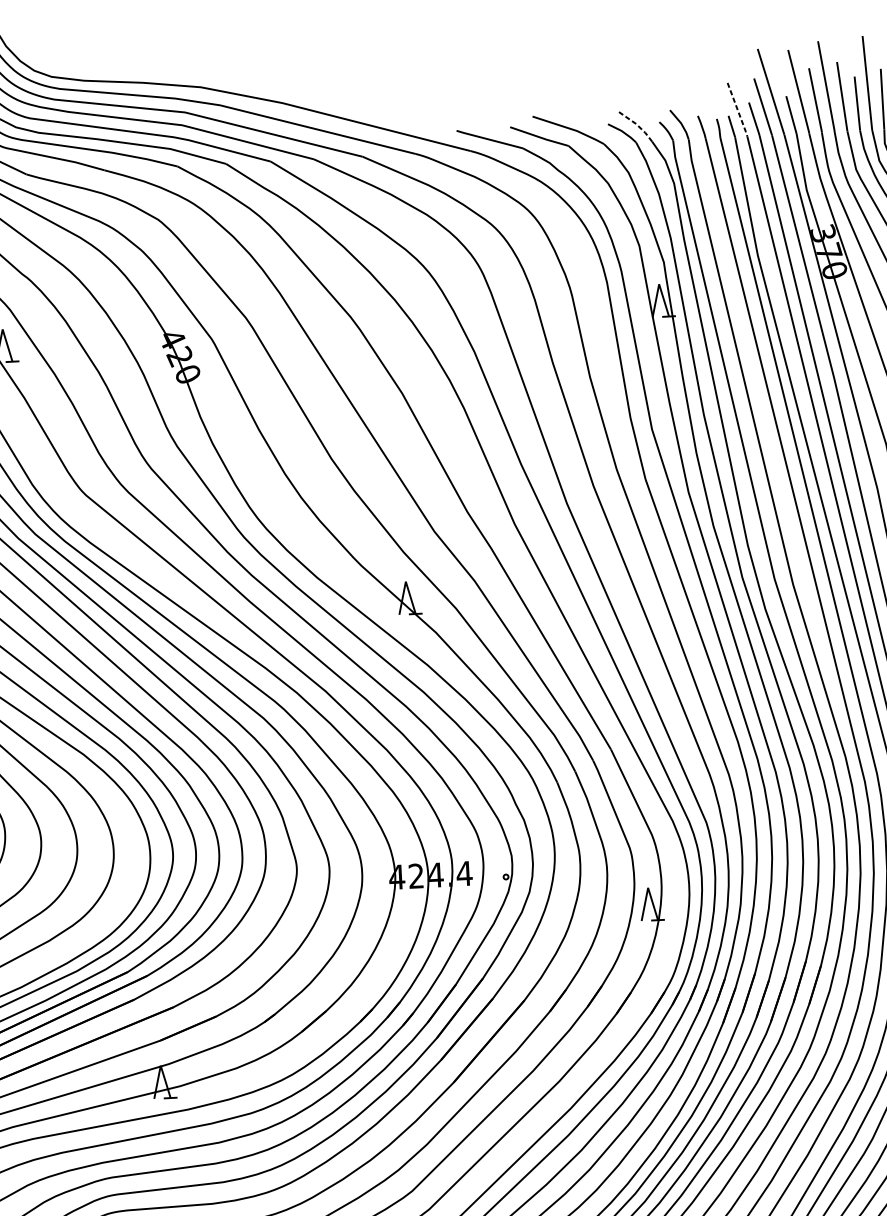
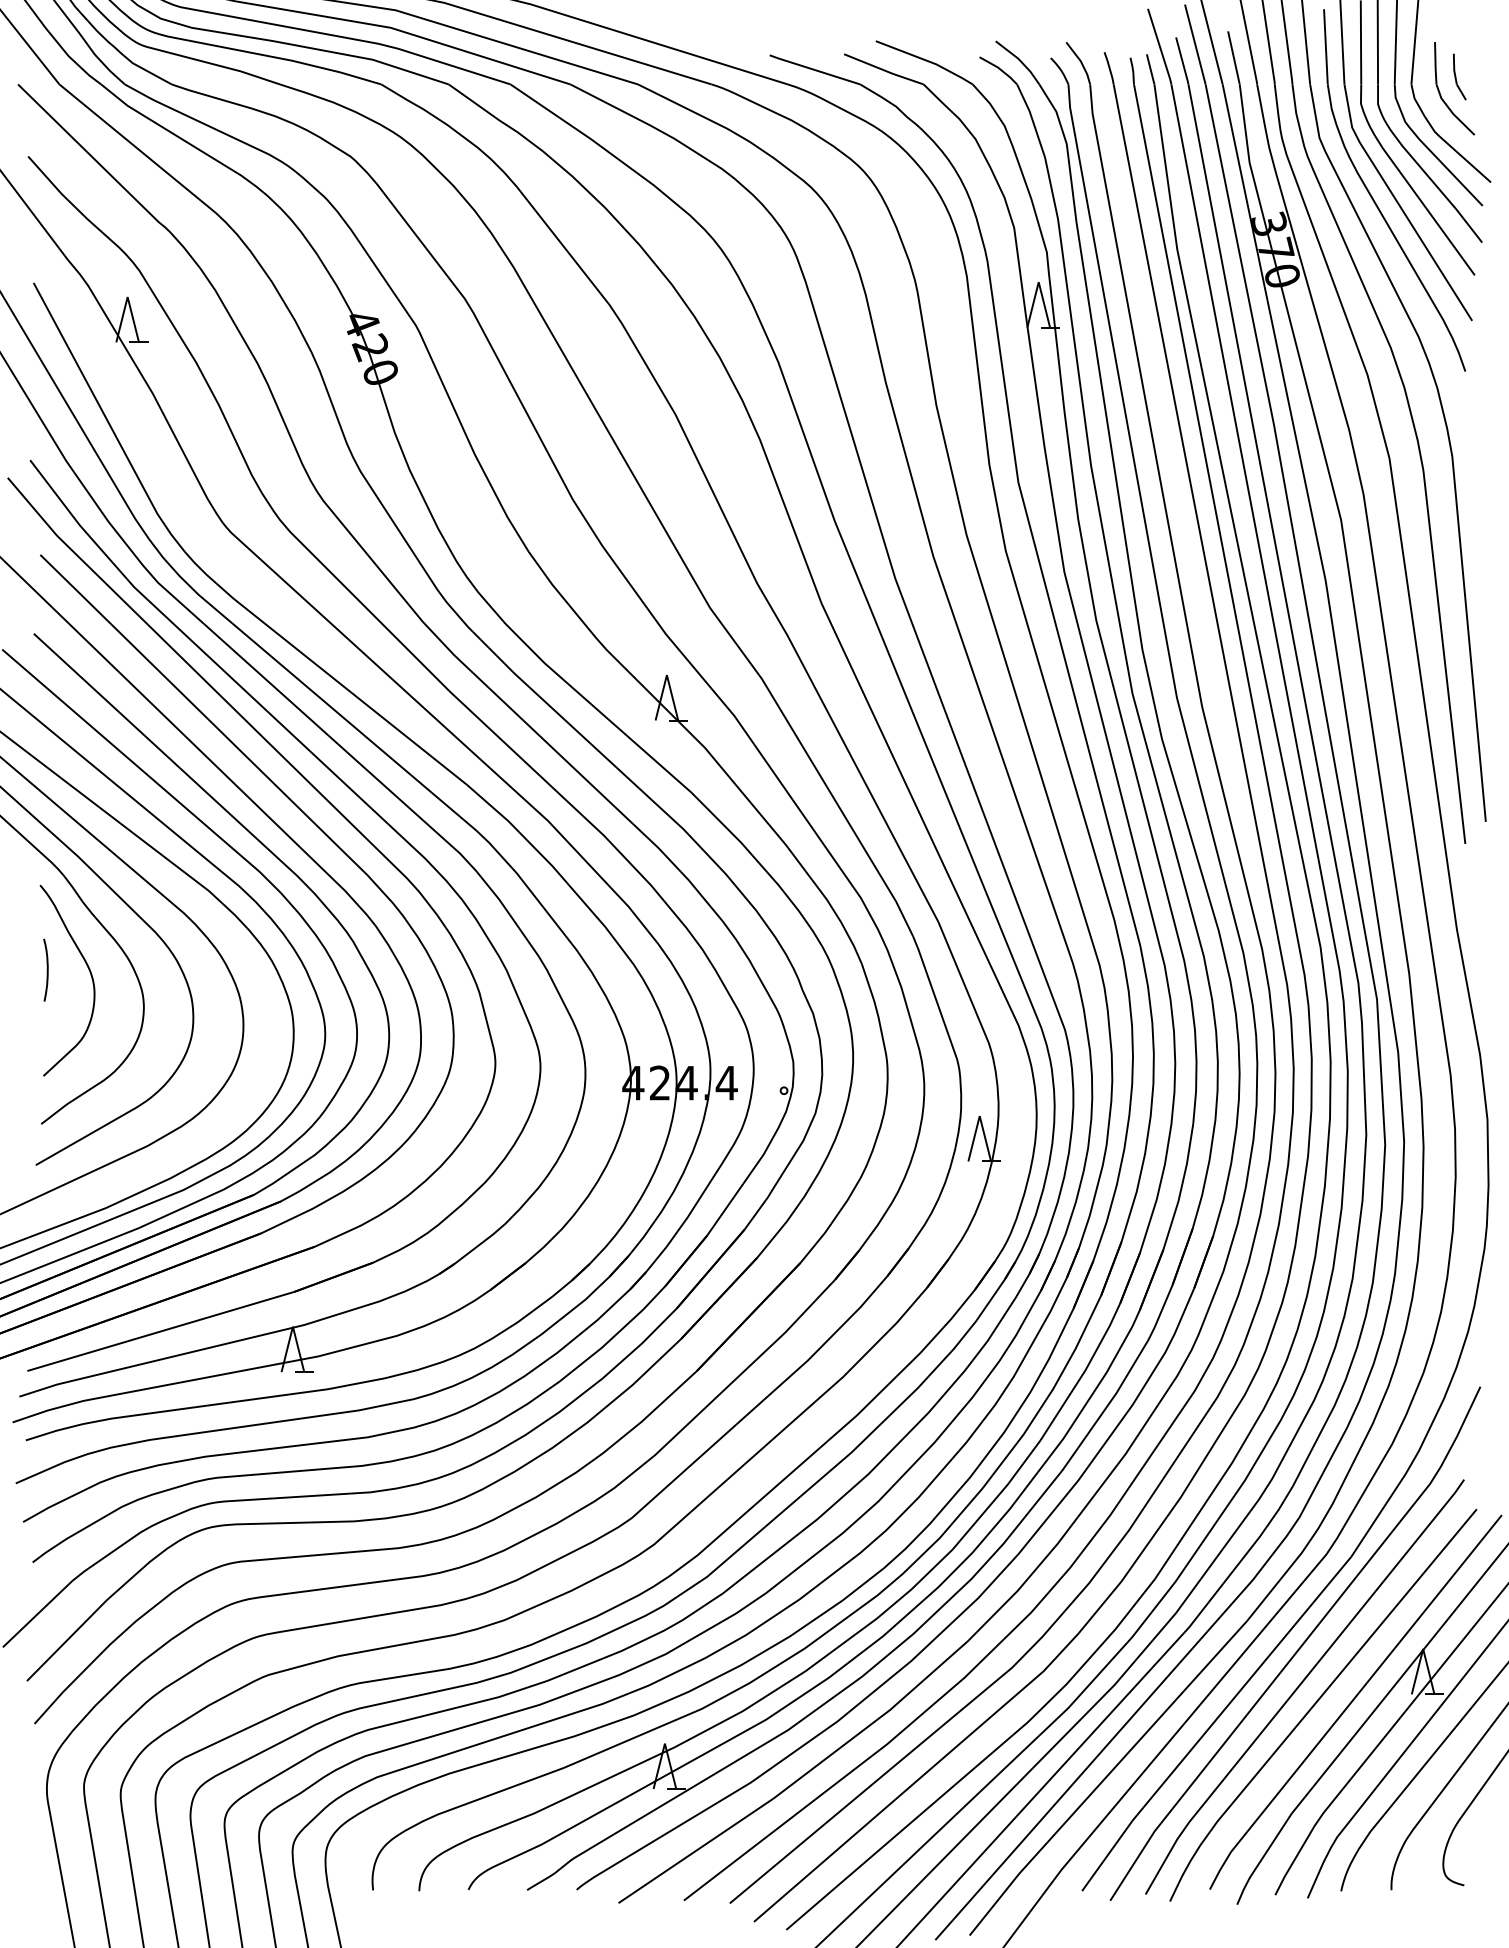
line: (738, 111) -> (1160, 48), dashed -> solid
line: (637, 125) -> (1020, 60), dashed -> solid

